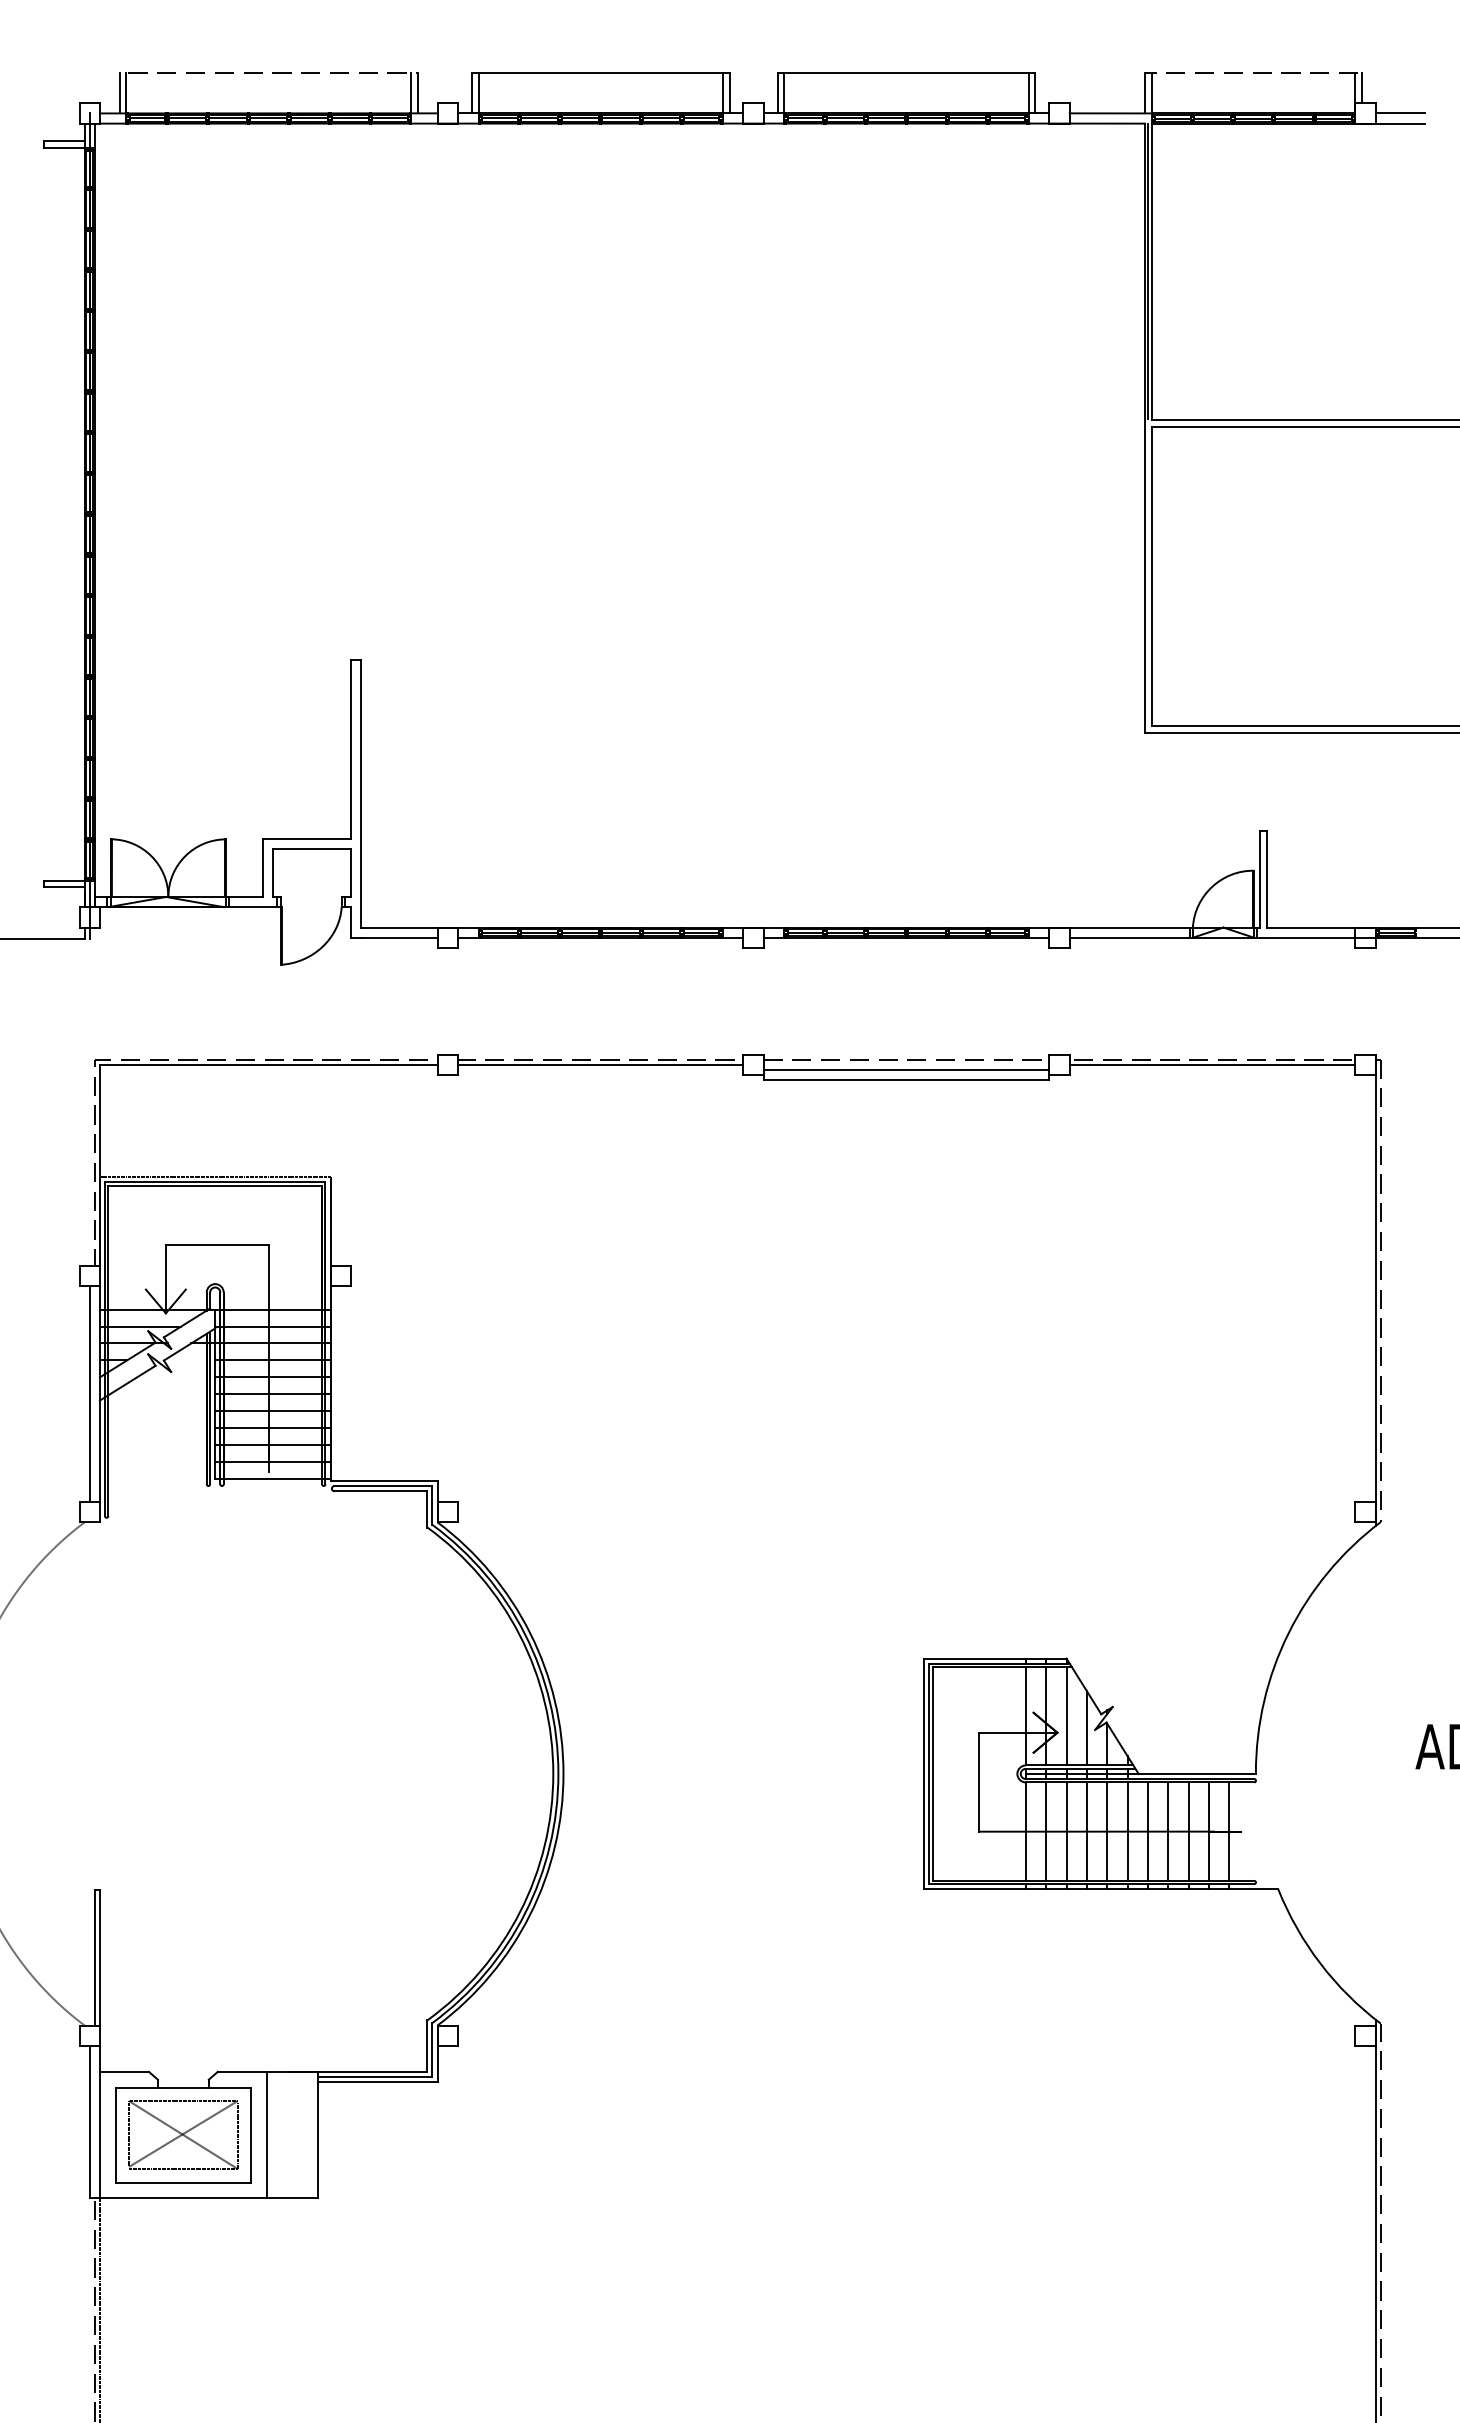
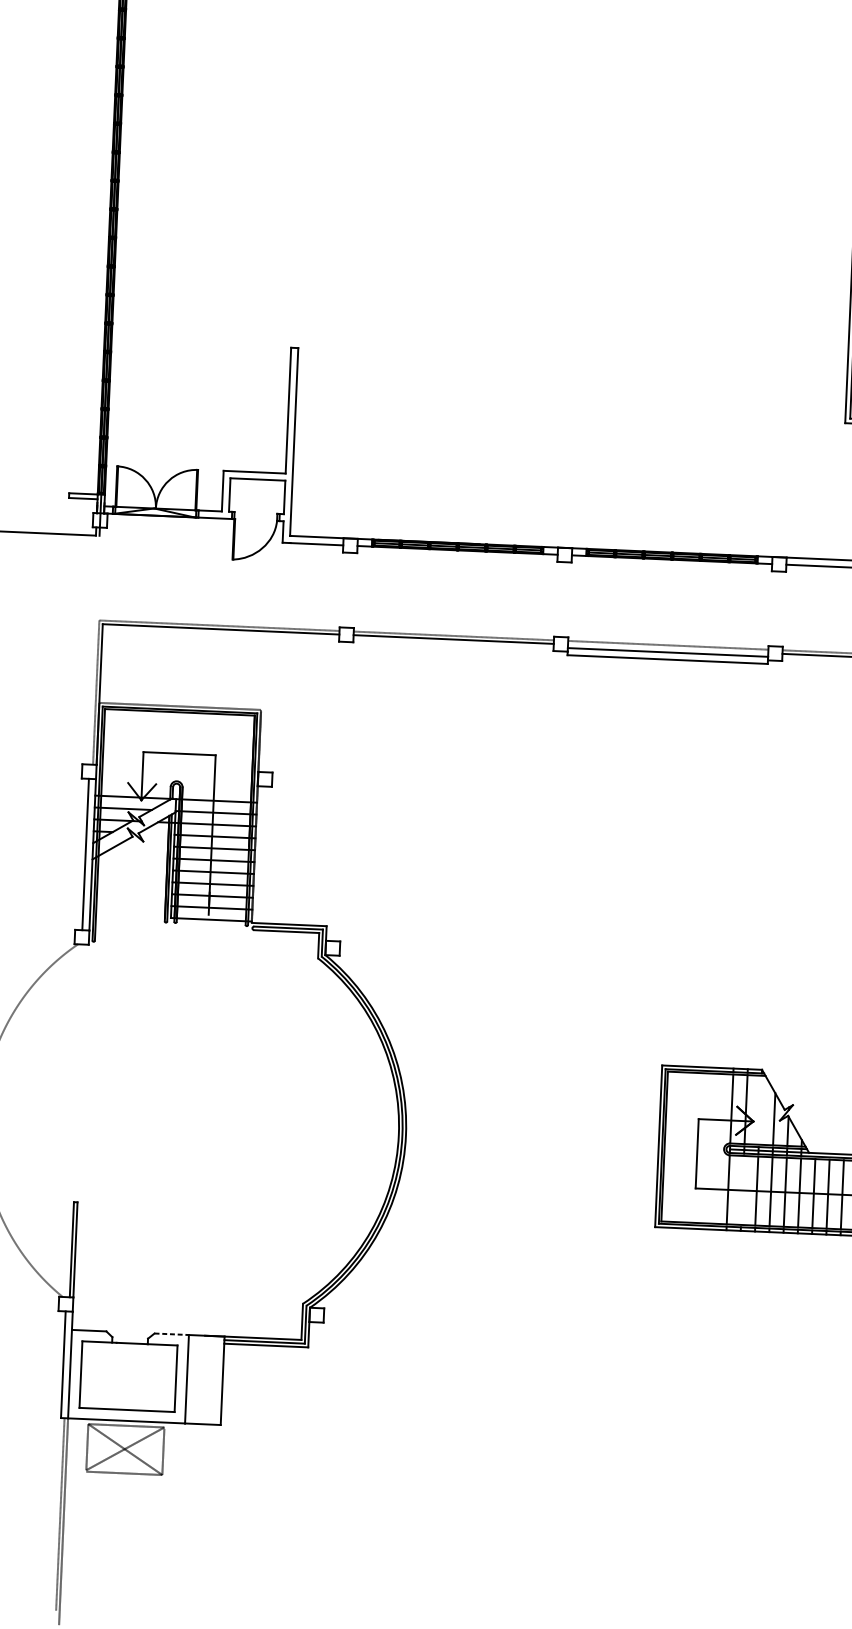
line: (1066, 1716) -> (760, 1110), removed
line: (1046, 1831) -> (742, 1190), removed
line: (242, 2071) -> (171, 1333), solid -> dashed
part: (183, 2134) -> (125, 1449), moved

